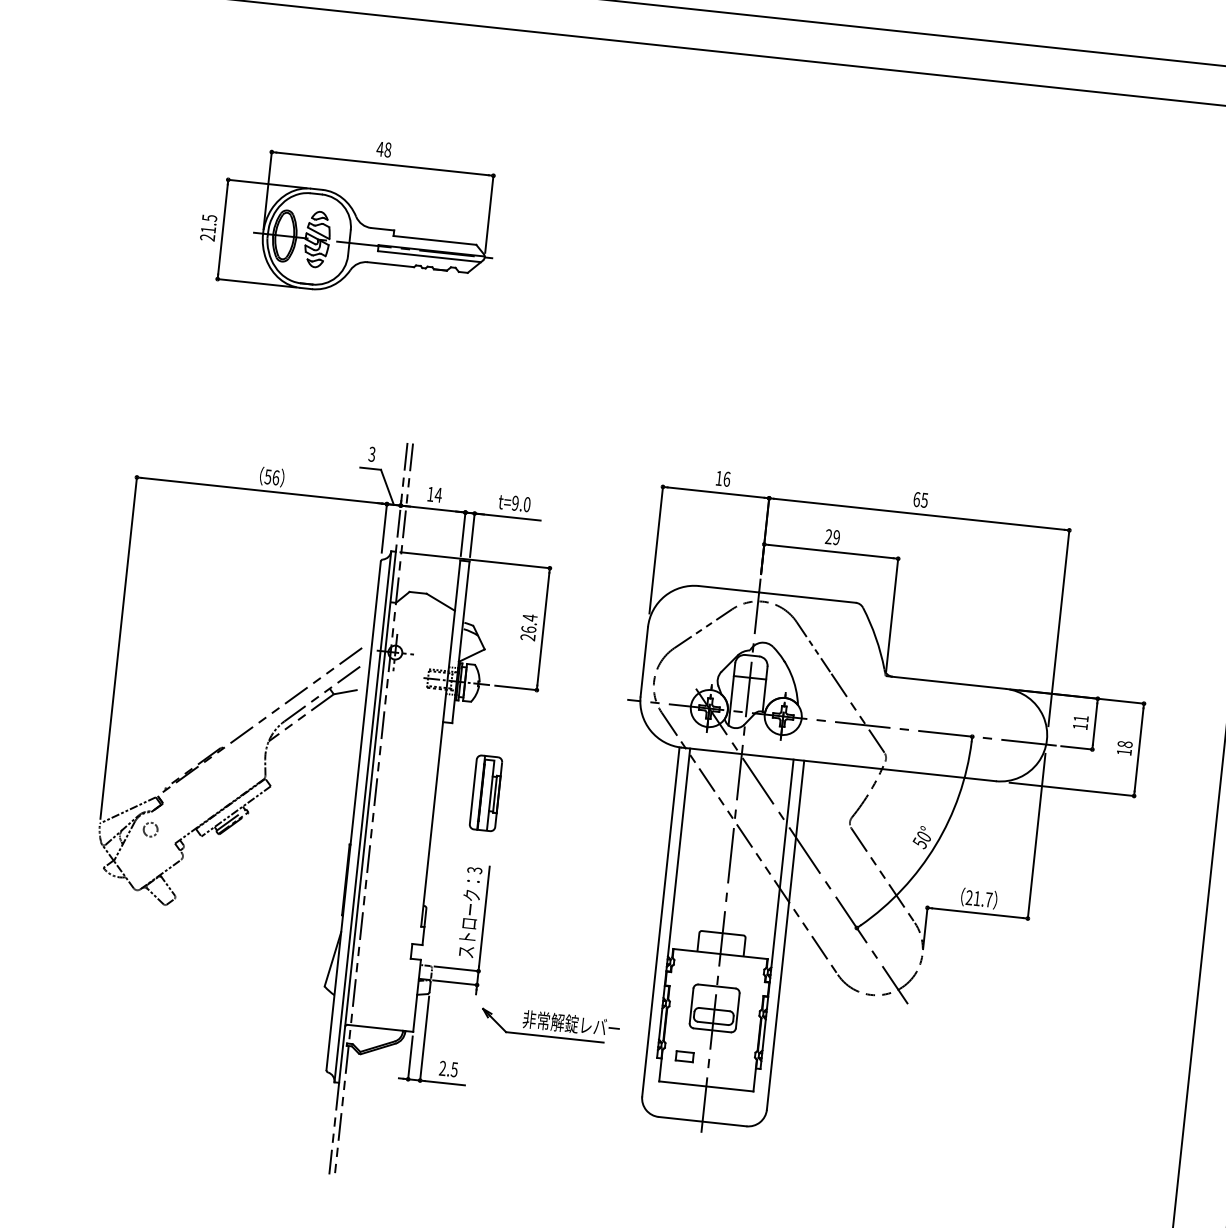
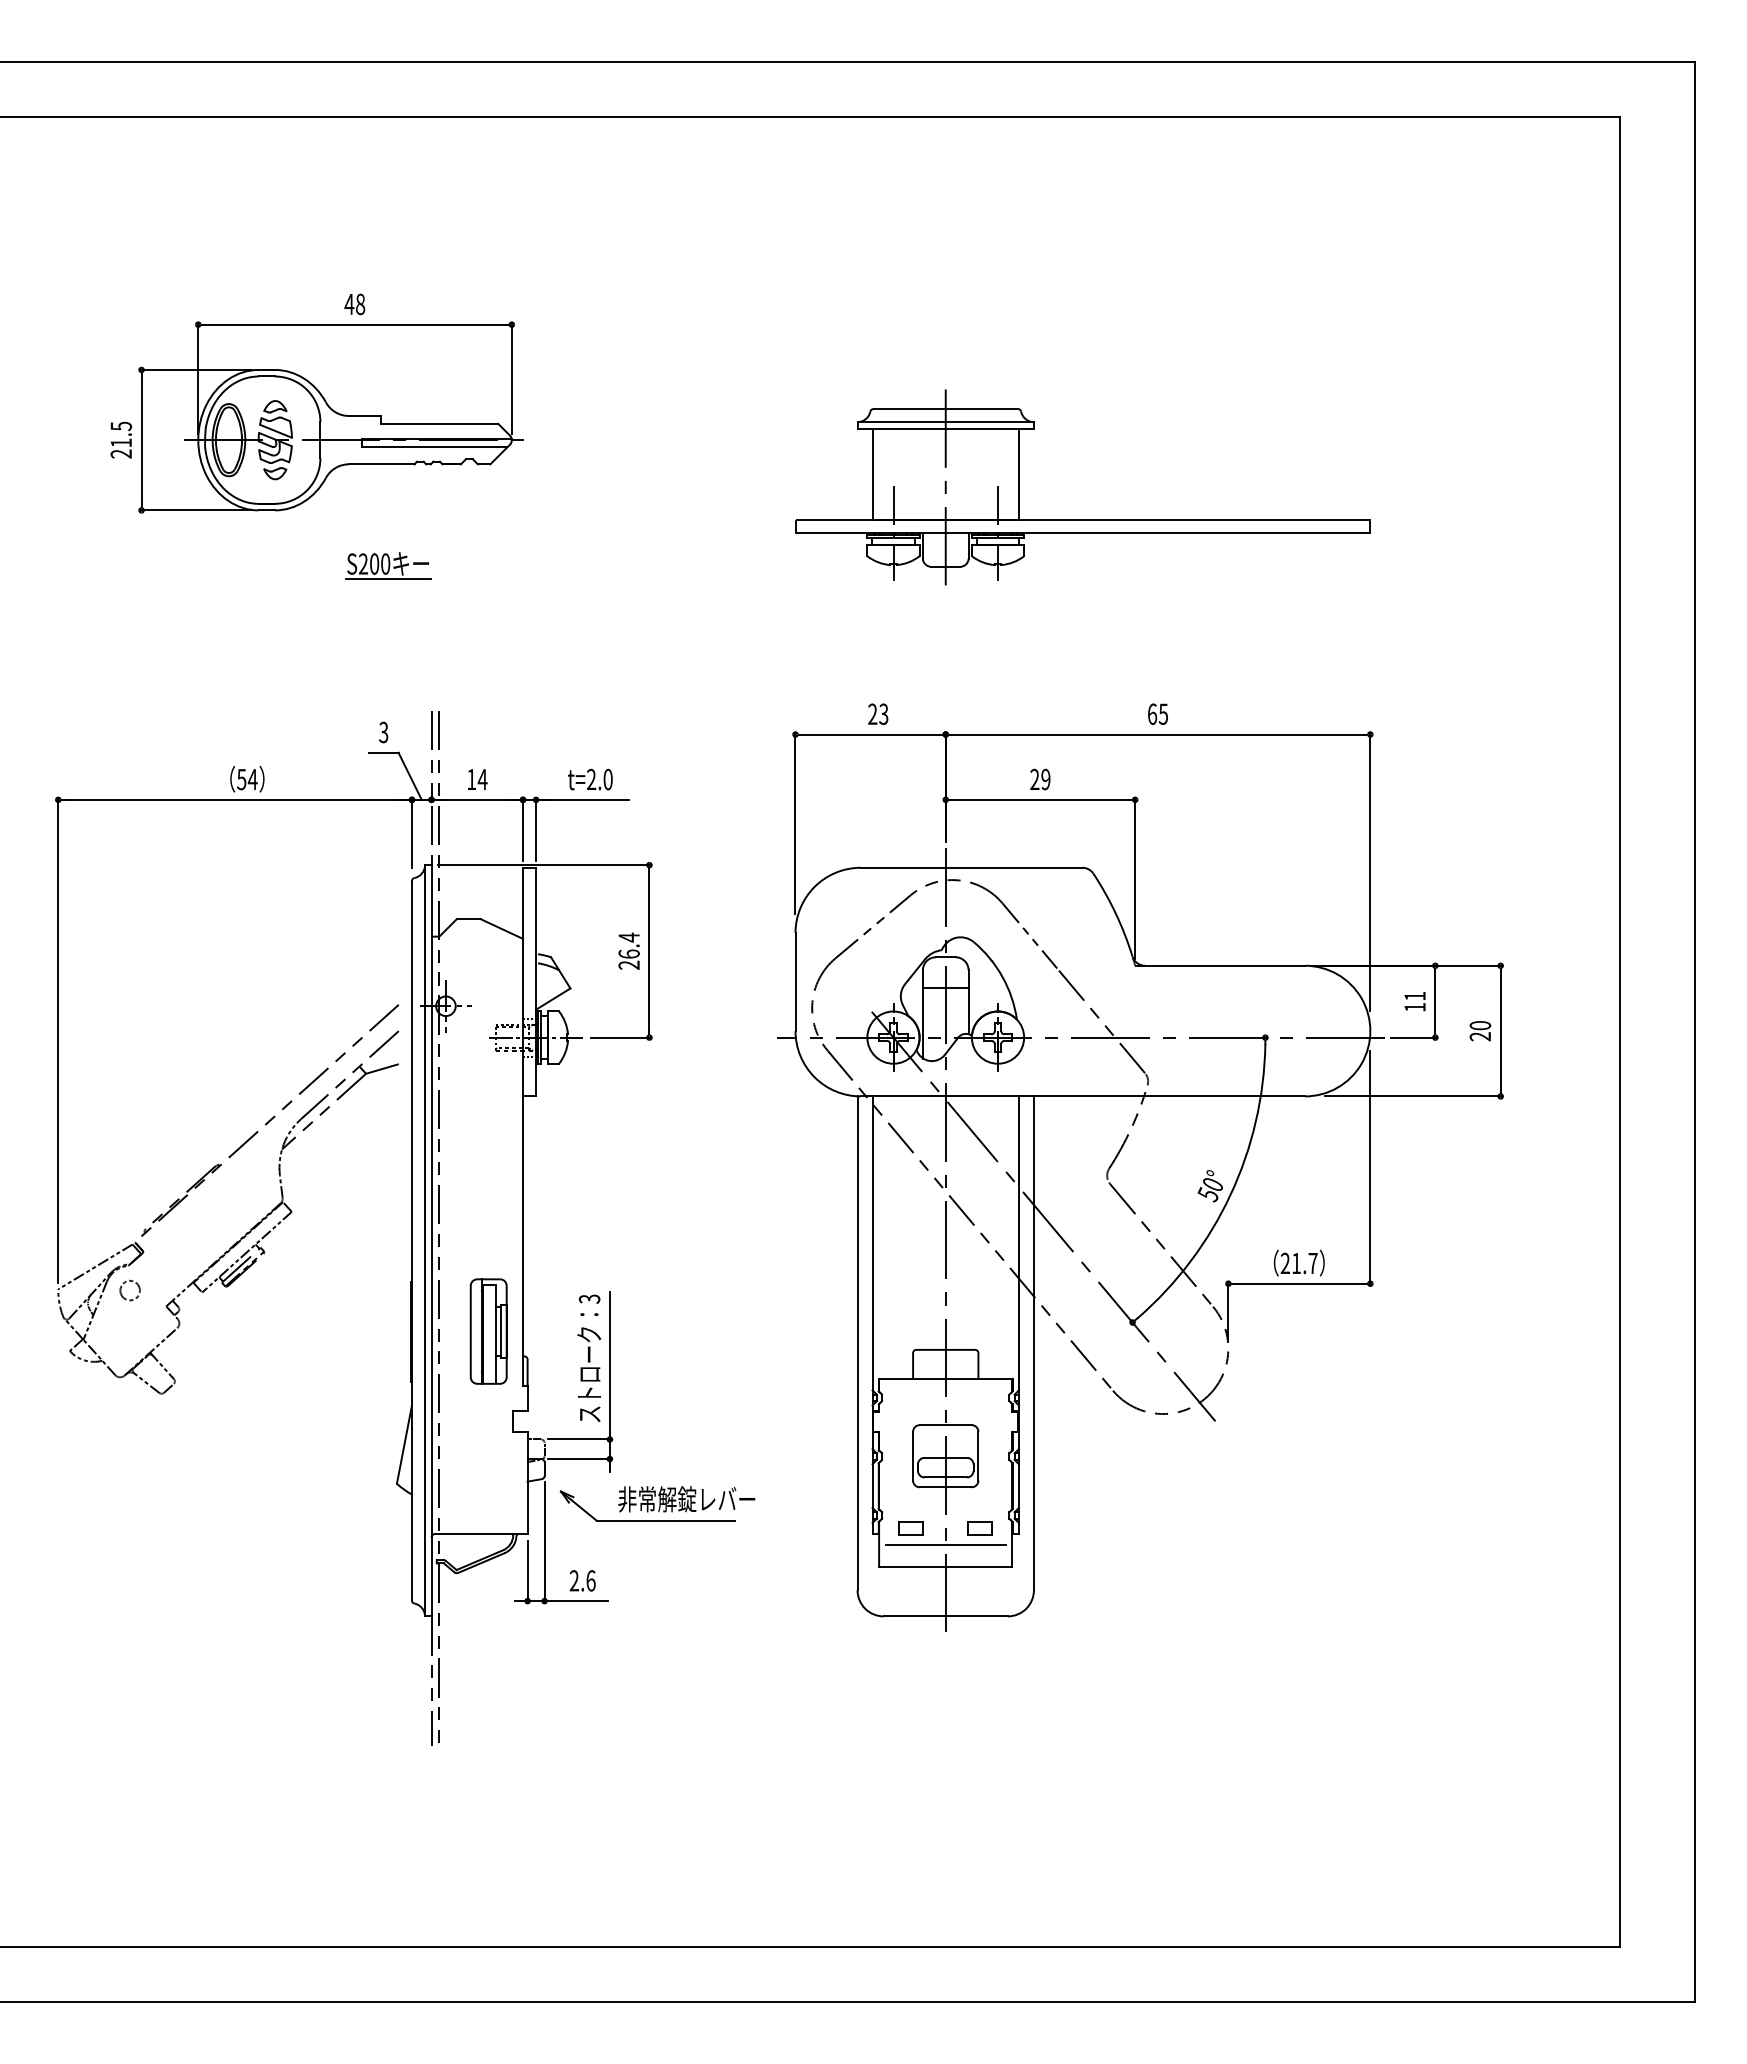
part: (388, 336) -> (388, 565), added
part: (882, 356) -> (1082, 519), added
text: (275, 477) -> (252, 779), 56 -> 54
text: (723, 478) -> (878, 713), 16 -> 23
text: (515, 503) -> (591, 779), t=9.0 -> t=2.0
text: (1124, 748) -> (1479, 1031), 18 -> 20
part: (485, 793) -> (488, 1331), moved
part: (550, 1024) -> (657, 1503), moved
part: (733, 1062) -> (979, 1528), added
text: (454, 1069) -> (590, 1580), 2.5 -> 2.6
line: (707, 1070) -> (945, 1544), added

